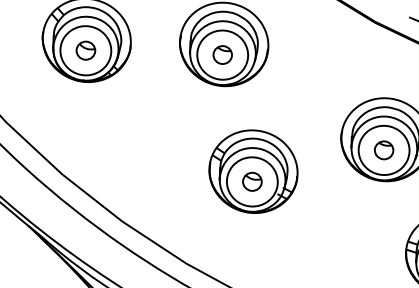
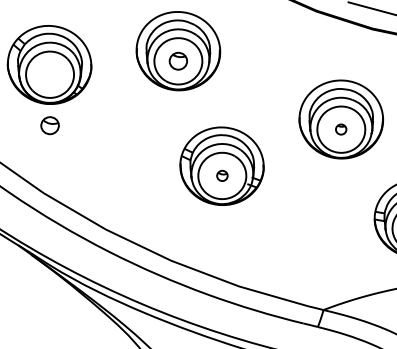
part: (85, 50) -> (49, 125), moved
part: (383, 150) -> (340, 129), size x0.6
part: (252, 181) -> (222, 175), size x0.6

